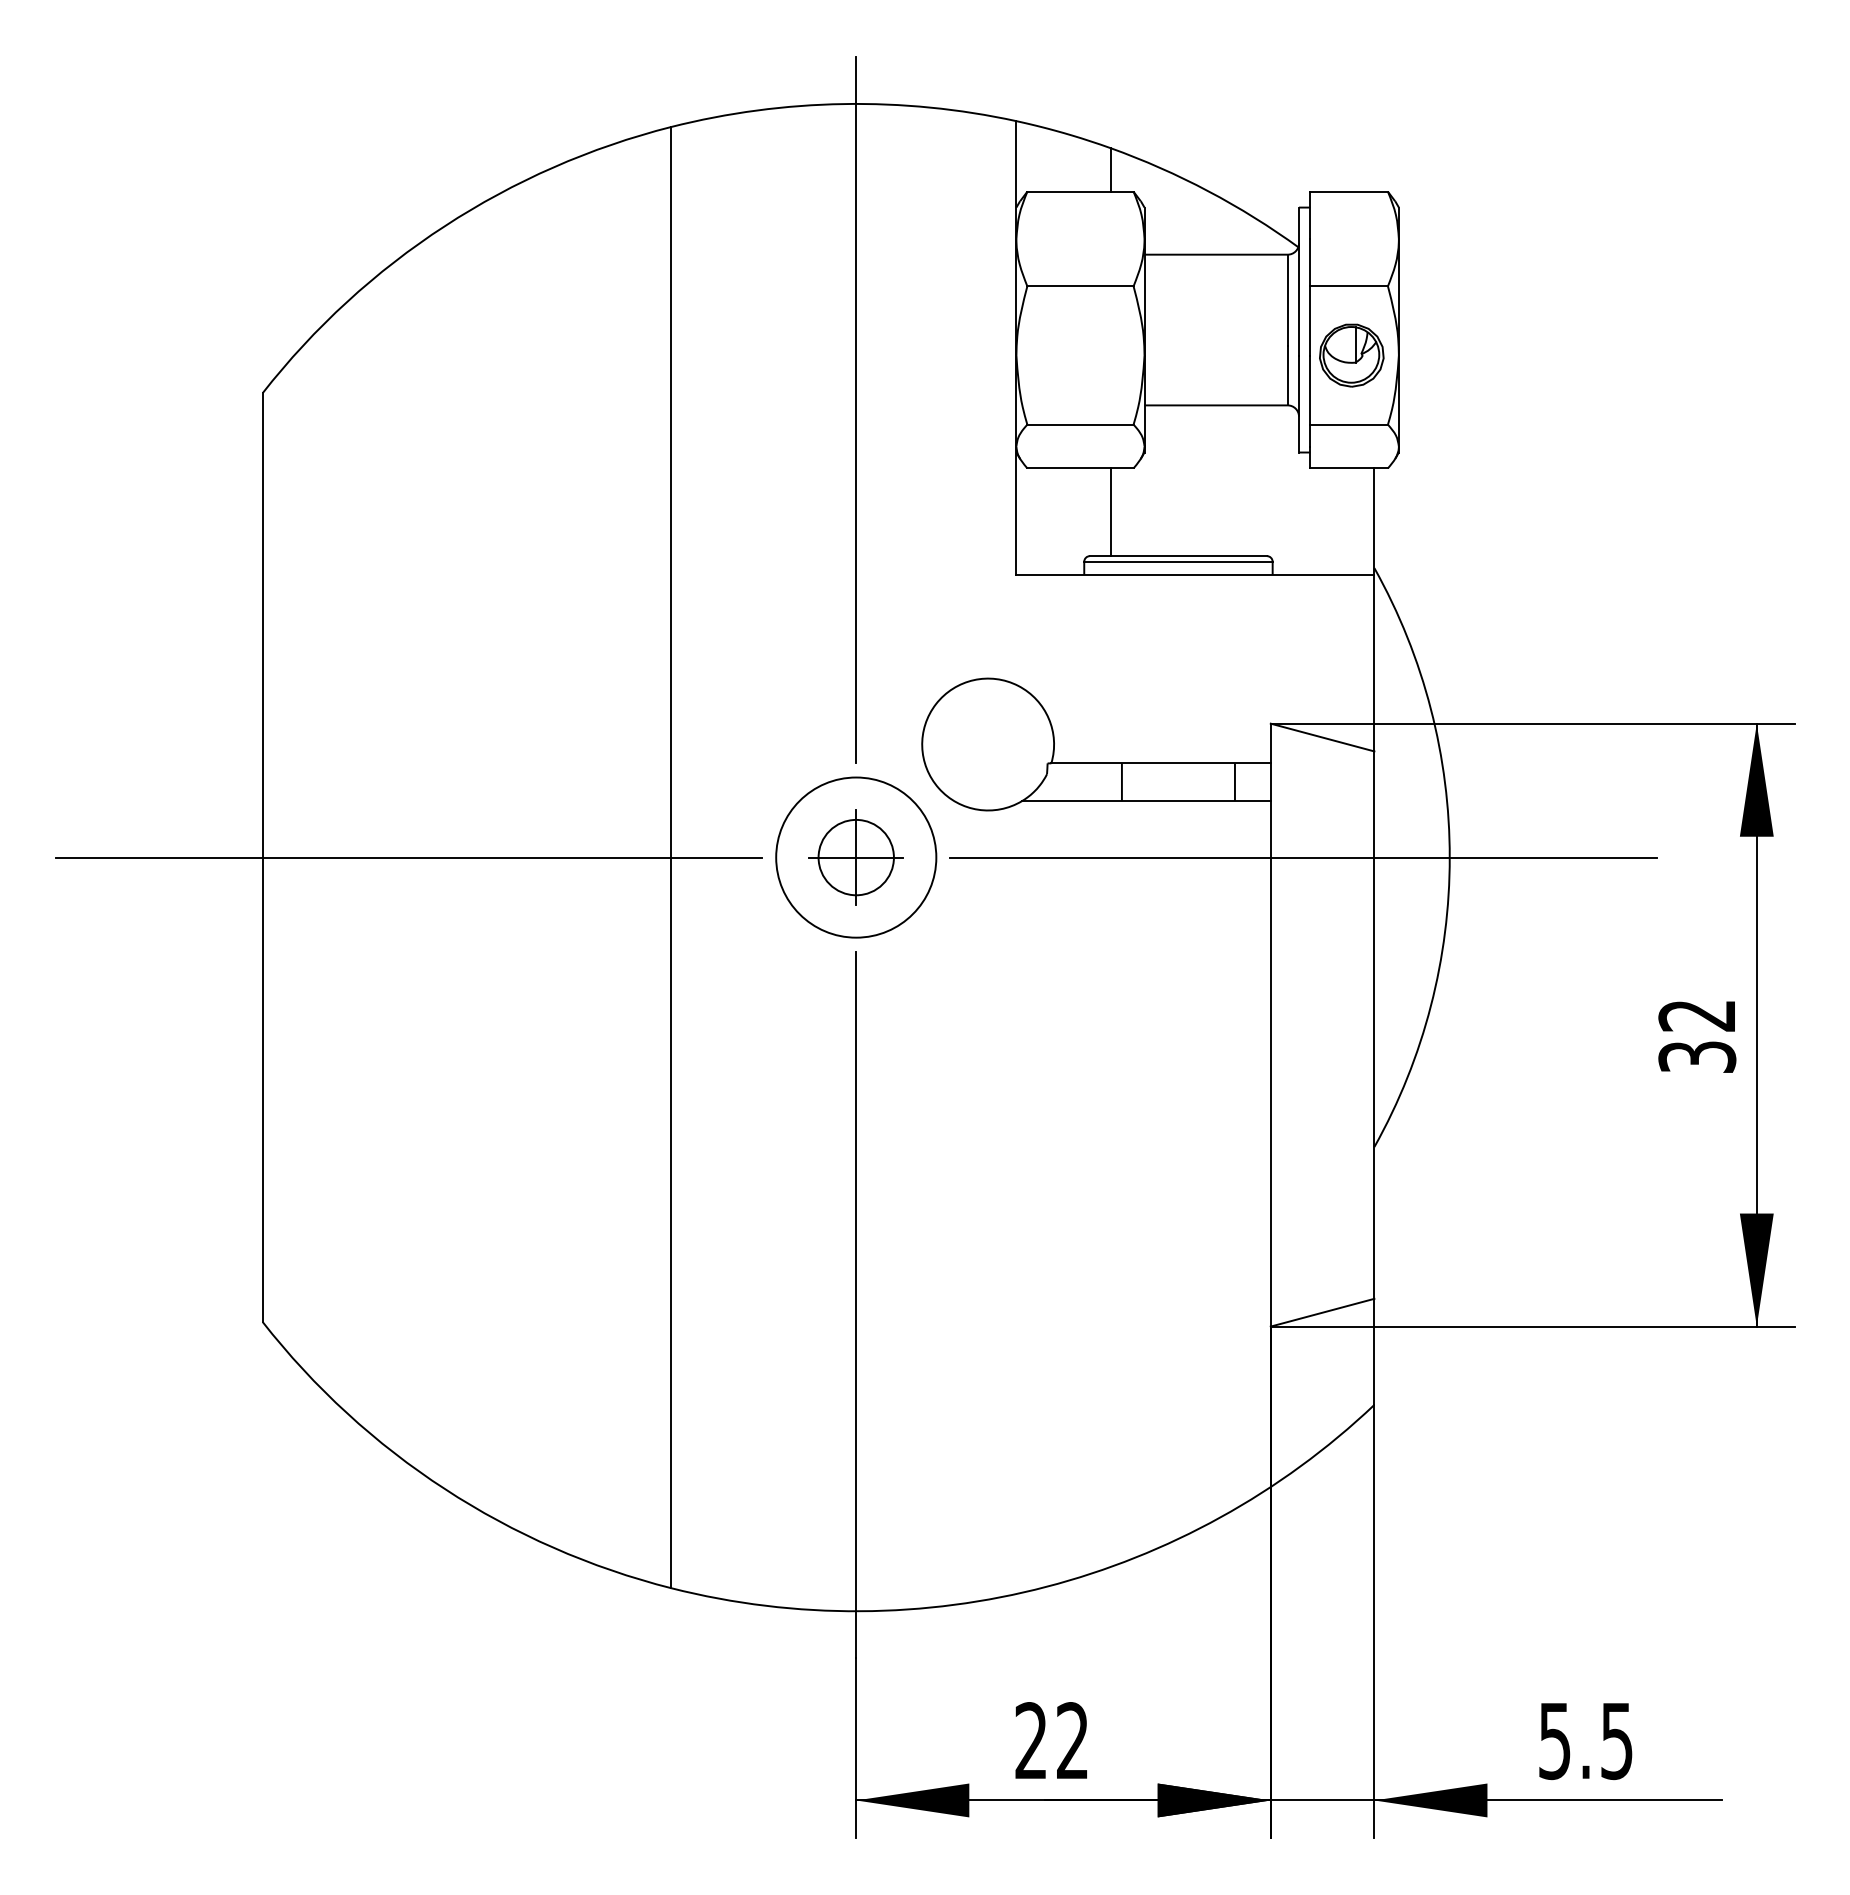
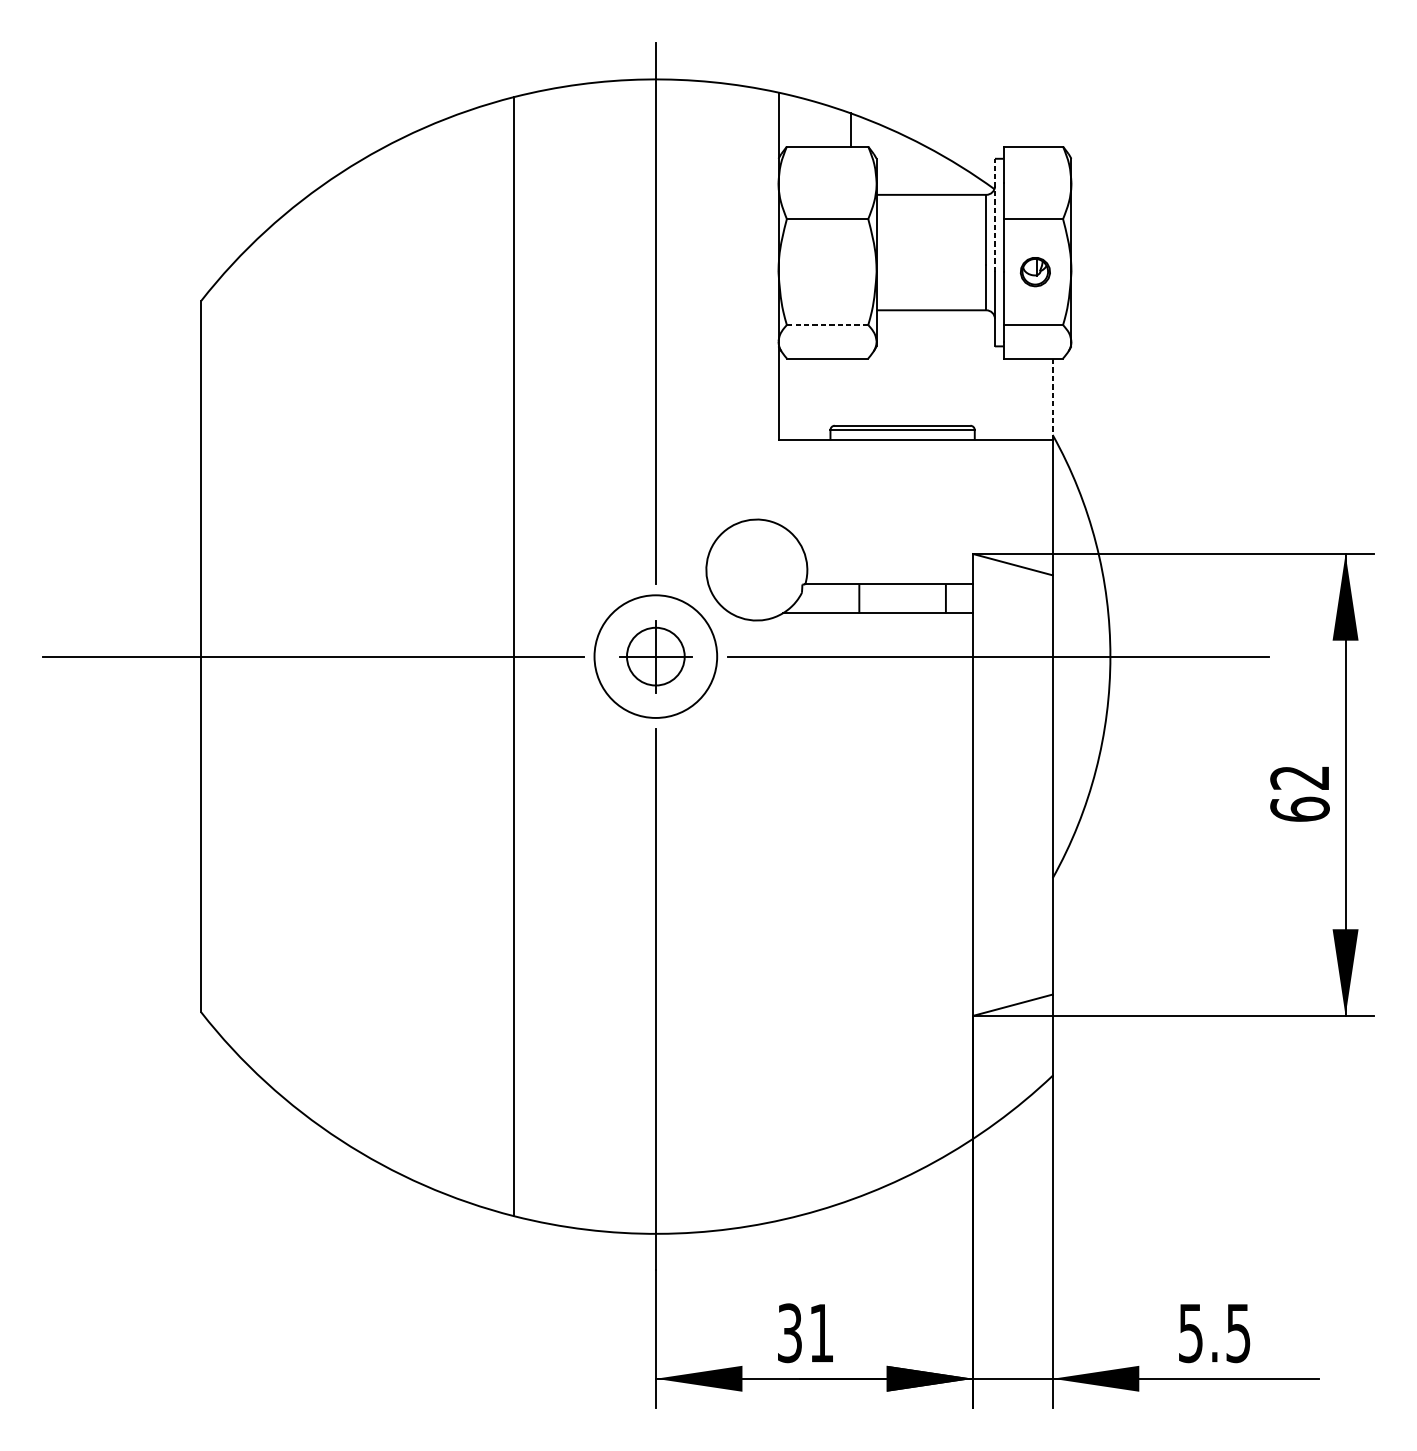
line: (1299, 281) -> (995, 215), solid -> dashed
part: (1351, 355) -> (1035, 272), size x0.6
line: (1079, 424) -> (826, 324), solid -> dashed
line: (1110, 512) -> (850, 392), removed
line: (1374, 521) -> (1052, 399), solid -> dashed
text: (1697, 1056) -> (1300, 808), 32 -> 62
text: (1051, 1741) -> (805, 1333), 22 -> 31

